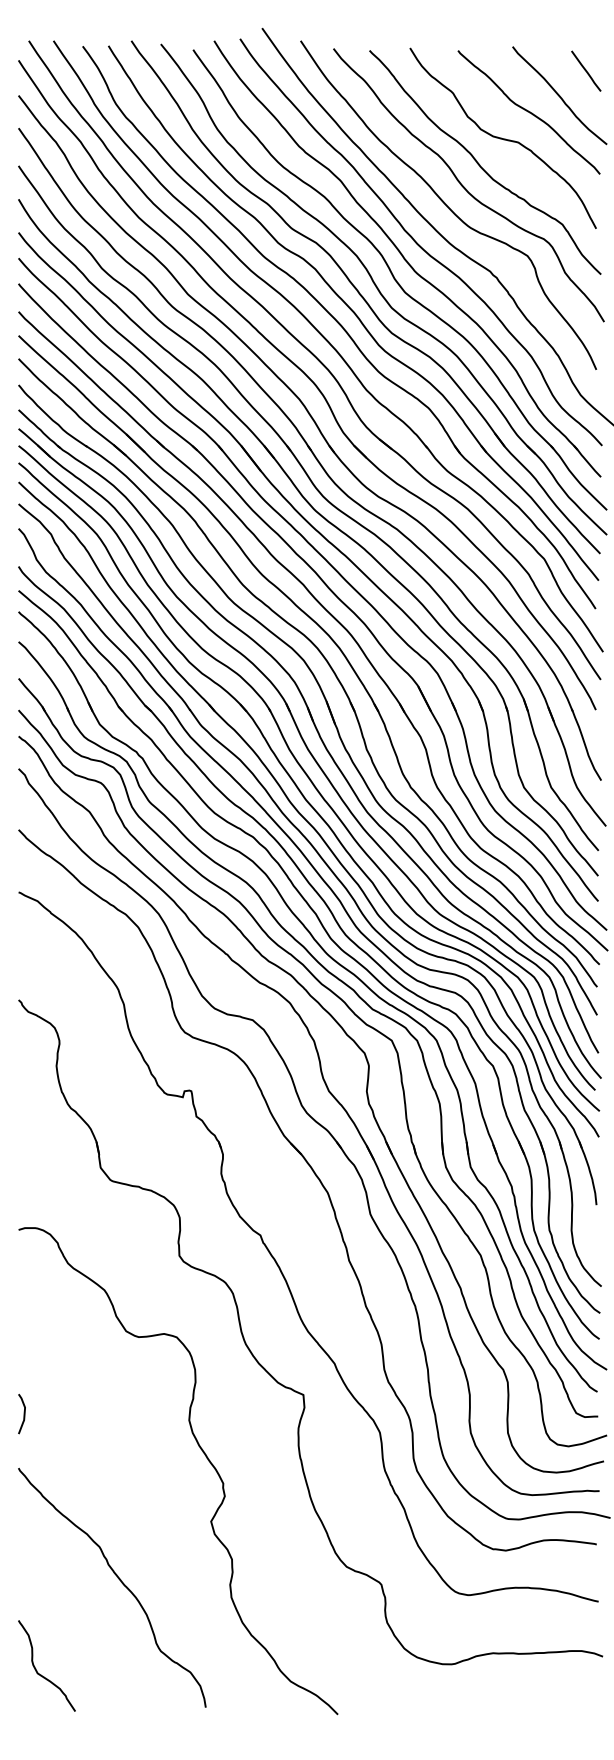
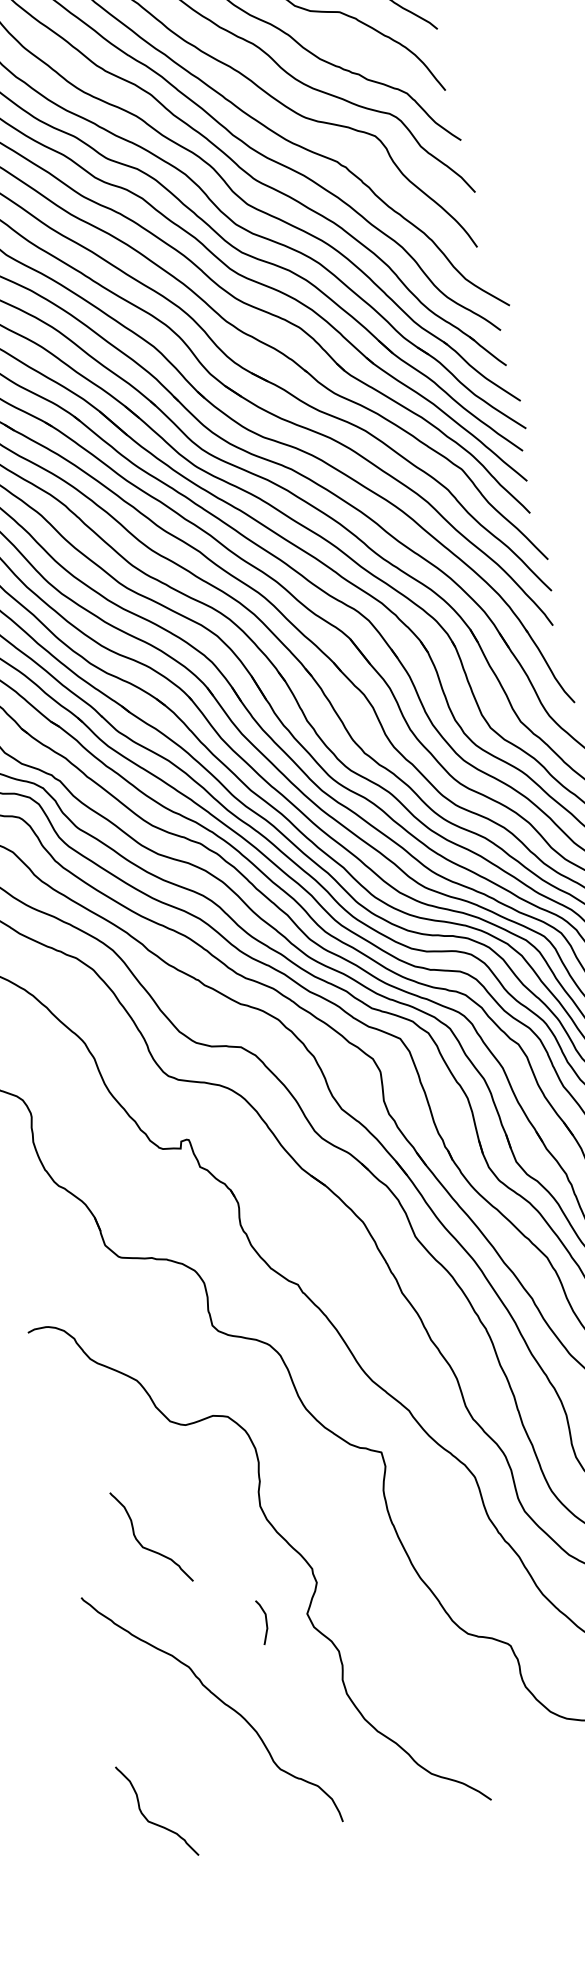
curve: (23, 1413) -> (265, 1621), moved
curve: (80, 1432) -> (142, 1544), added

